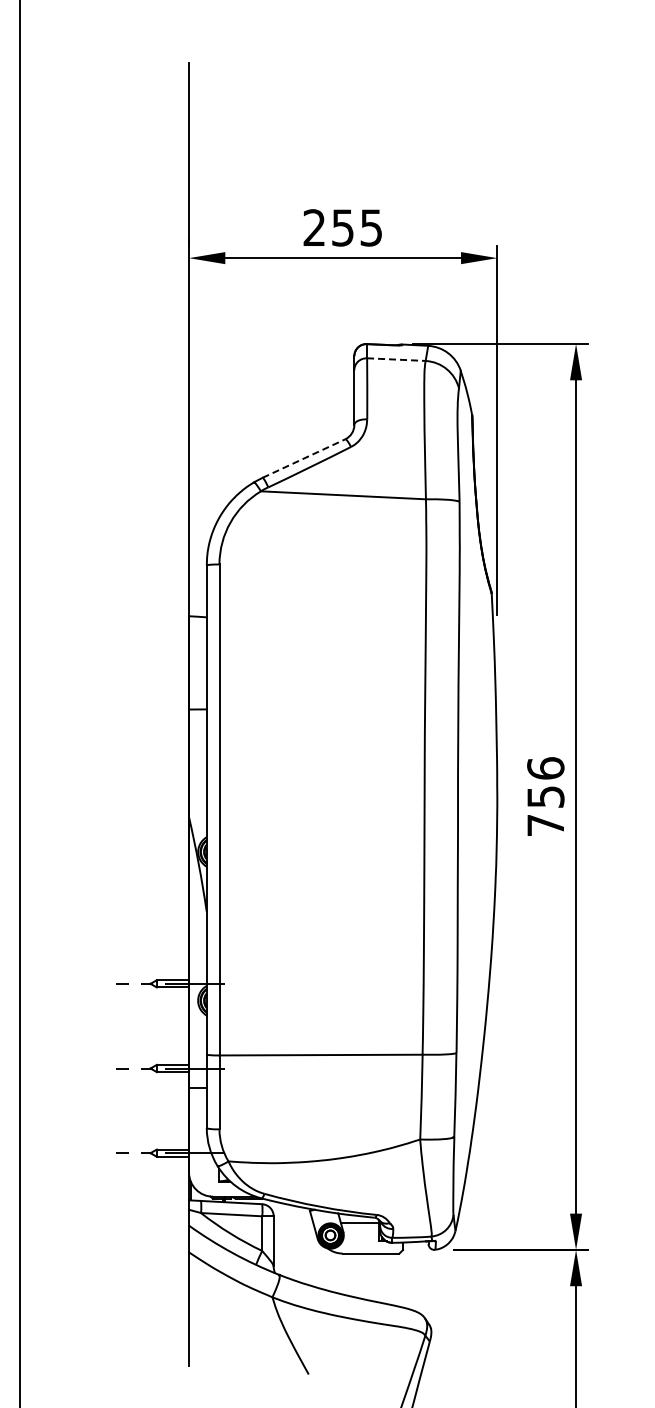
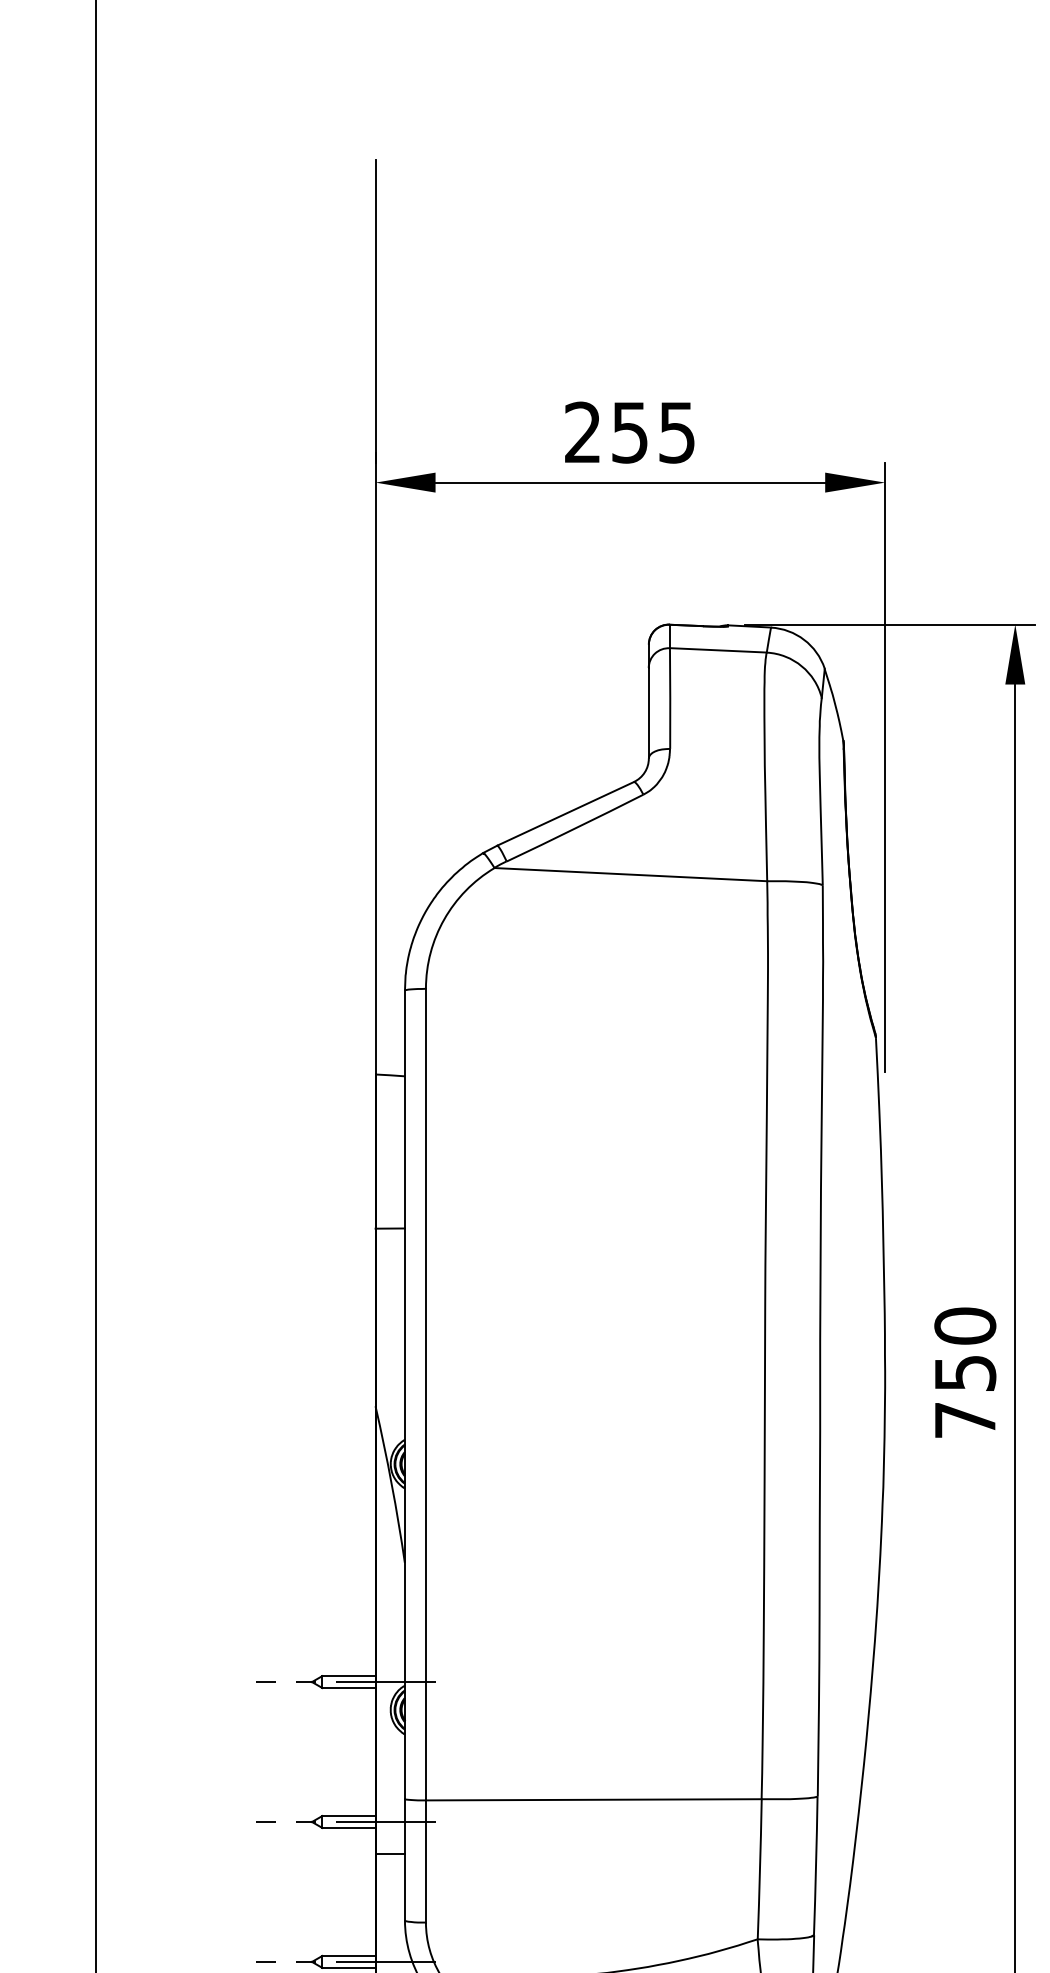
line: (396, 359) -> (718, 650), dashed -> solid
line: (303, 458) -> (564, 813), dashed -> solid
text: (545, 768) -> (964, 1326), 756 -> 750

